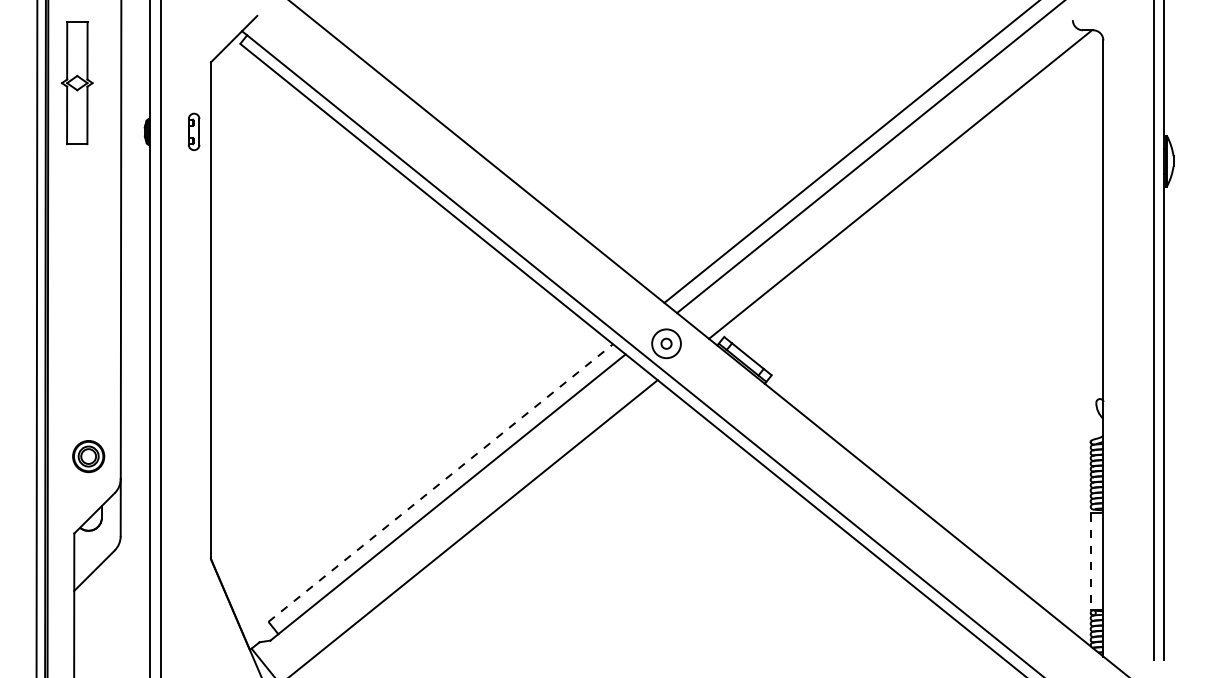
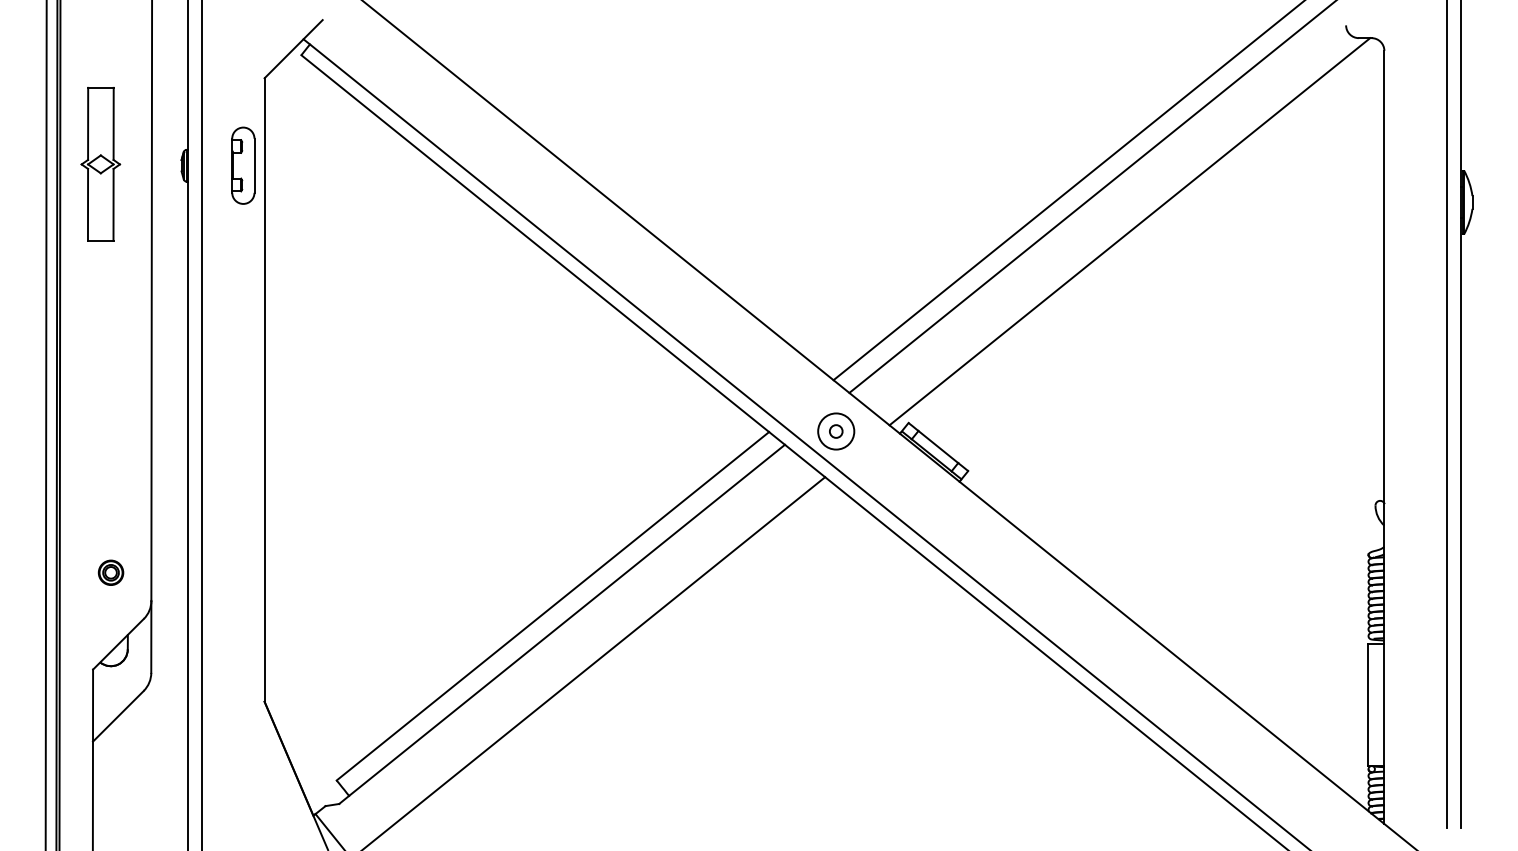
part: (77, 83) -> (100, 164), moved
part: (194, 131) -> (243, 165), size x1.67
part: (88, 456) -> (110, 572), size x0.62
line: (440, 483) -> (552, 606), dashed -> solid
line: (1090, 562) -> (1368, 705), dashed -> solid

